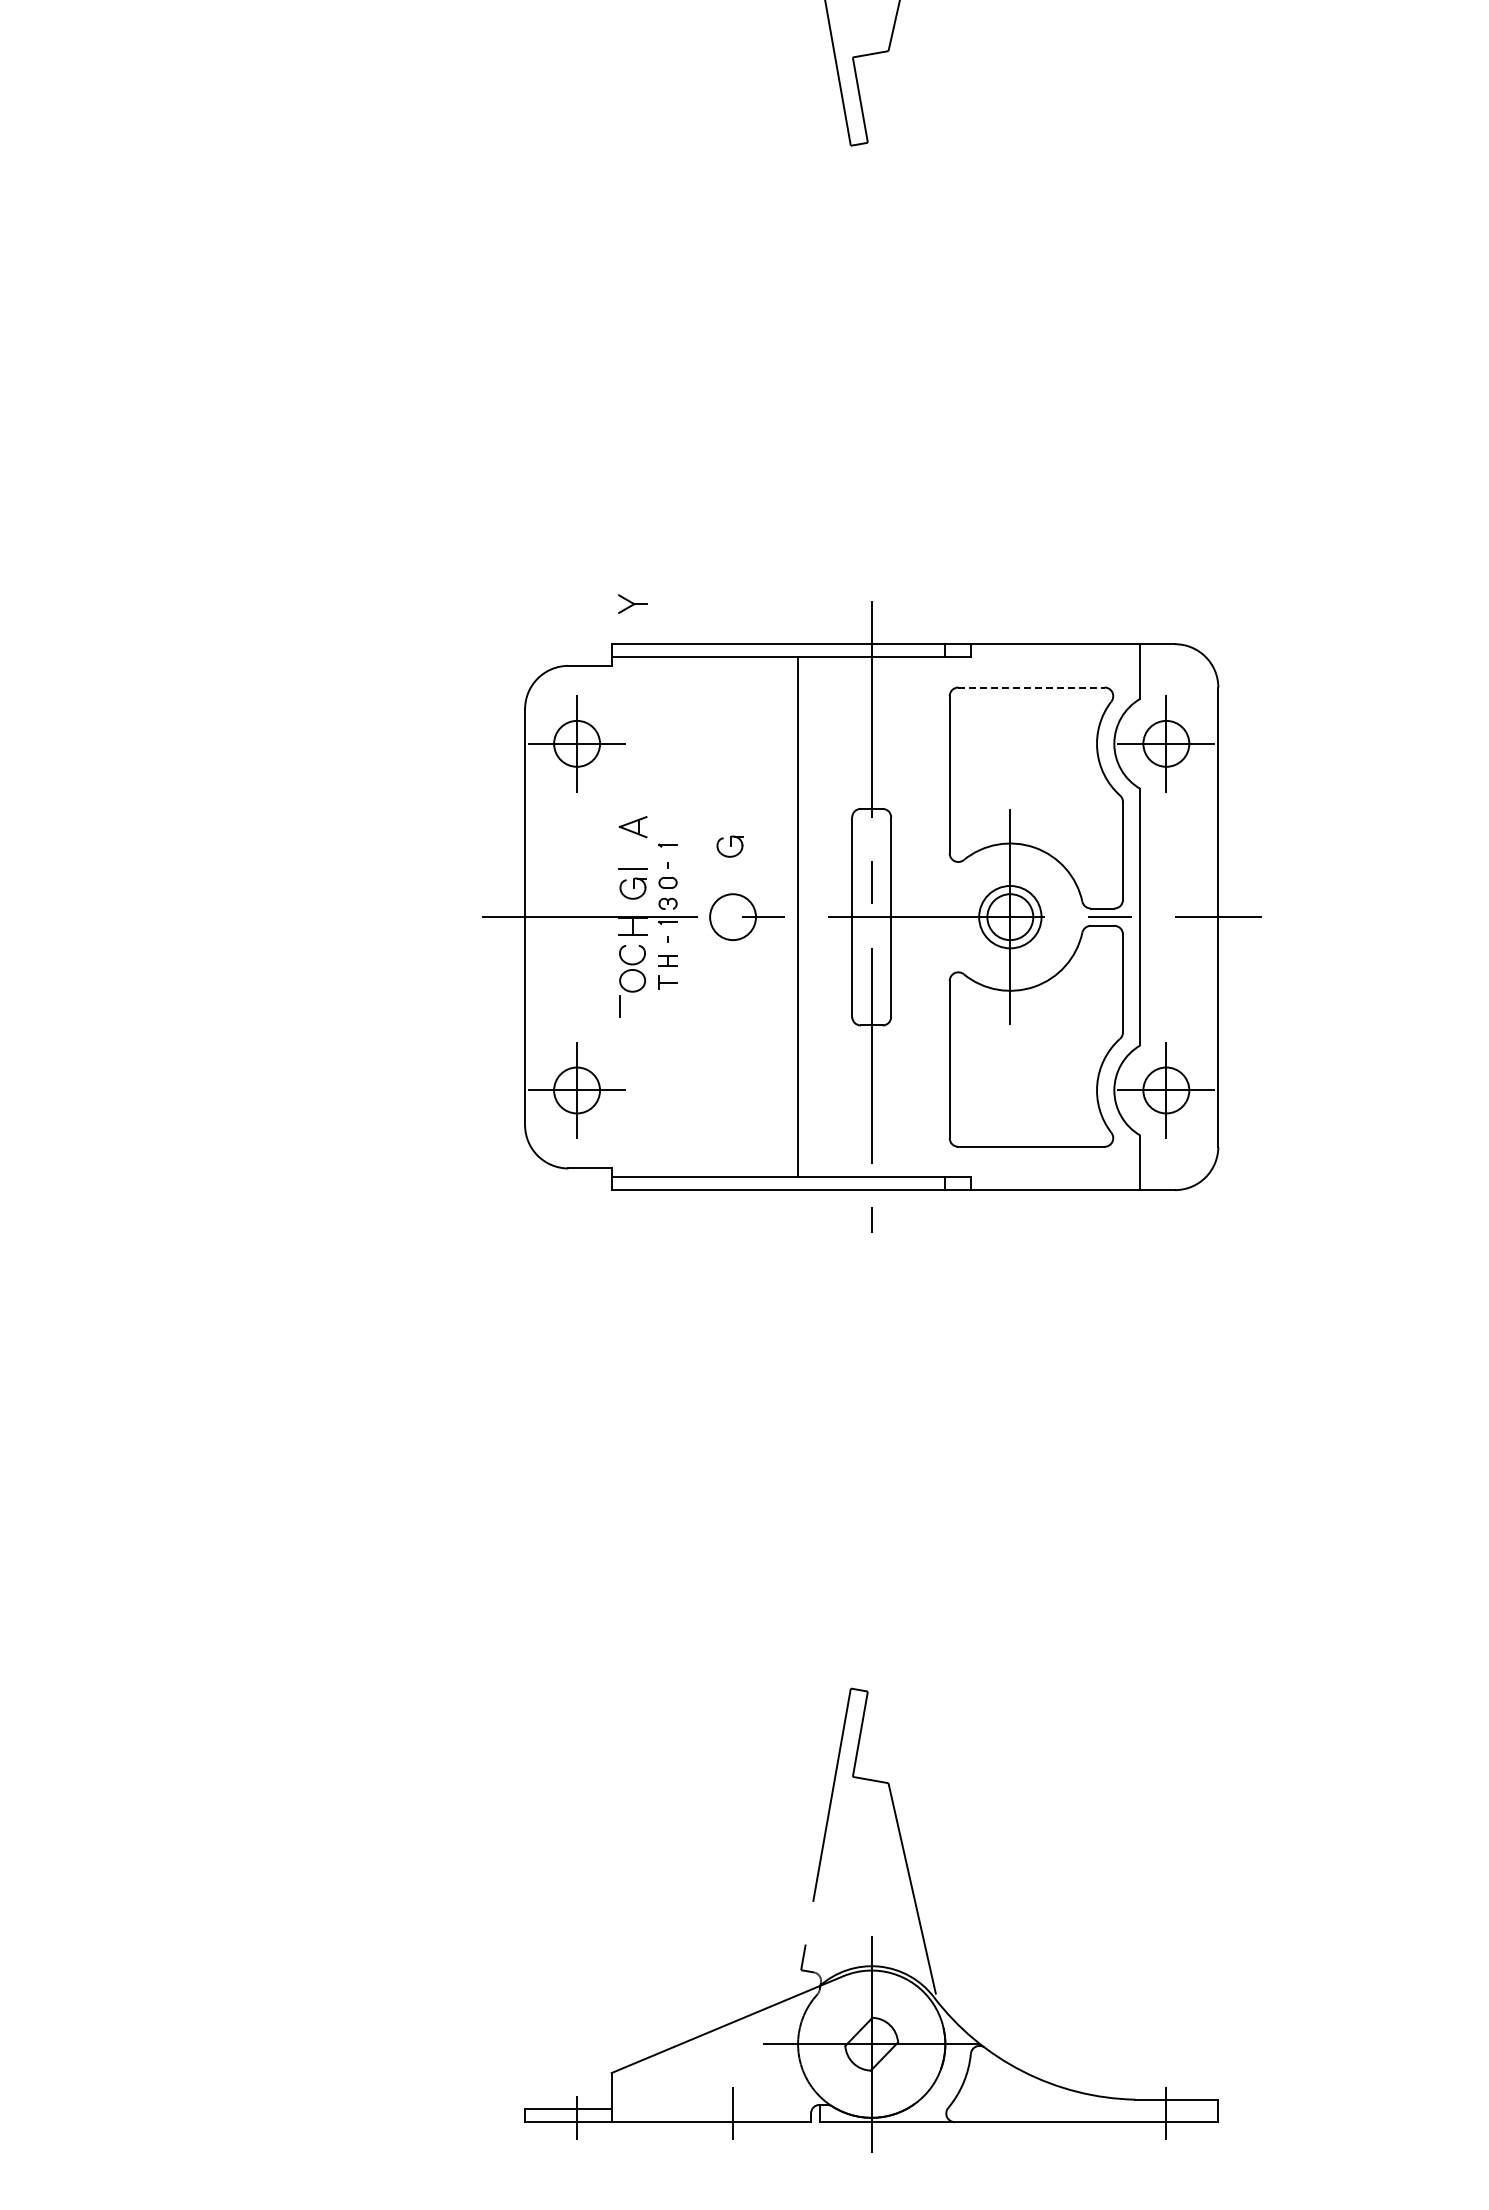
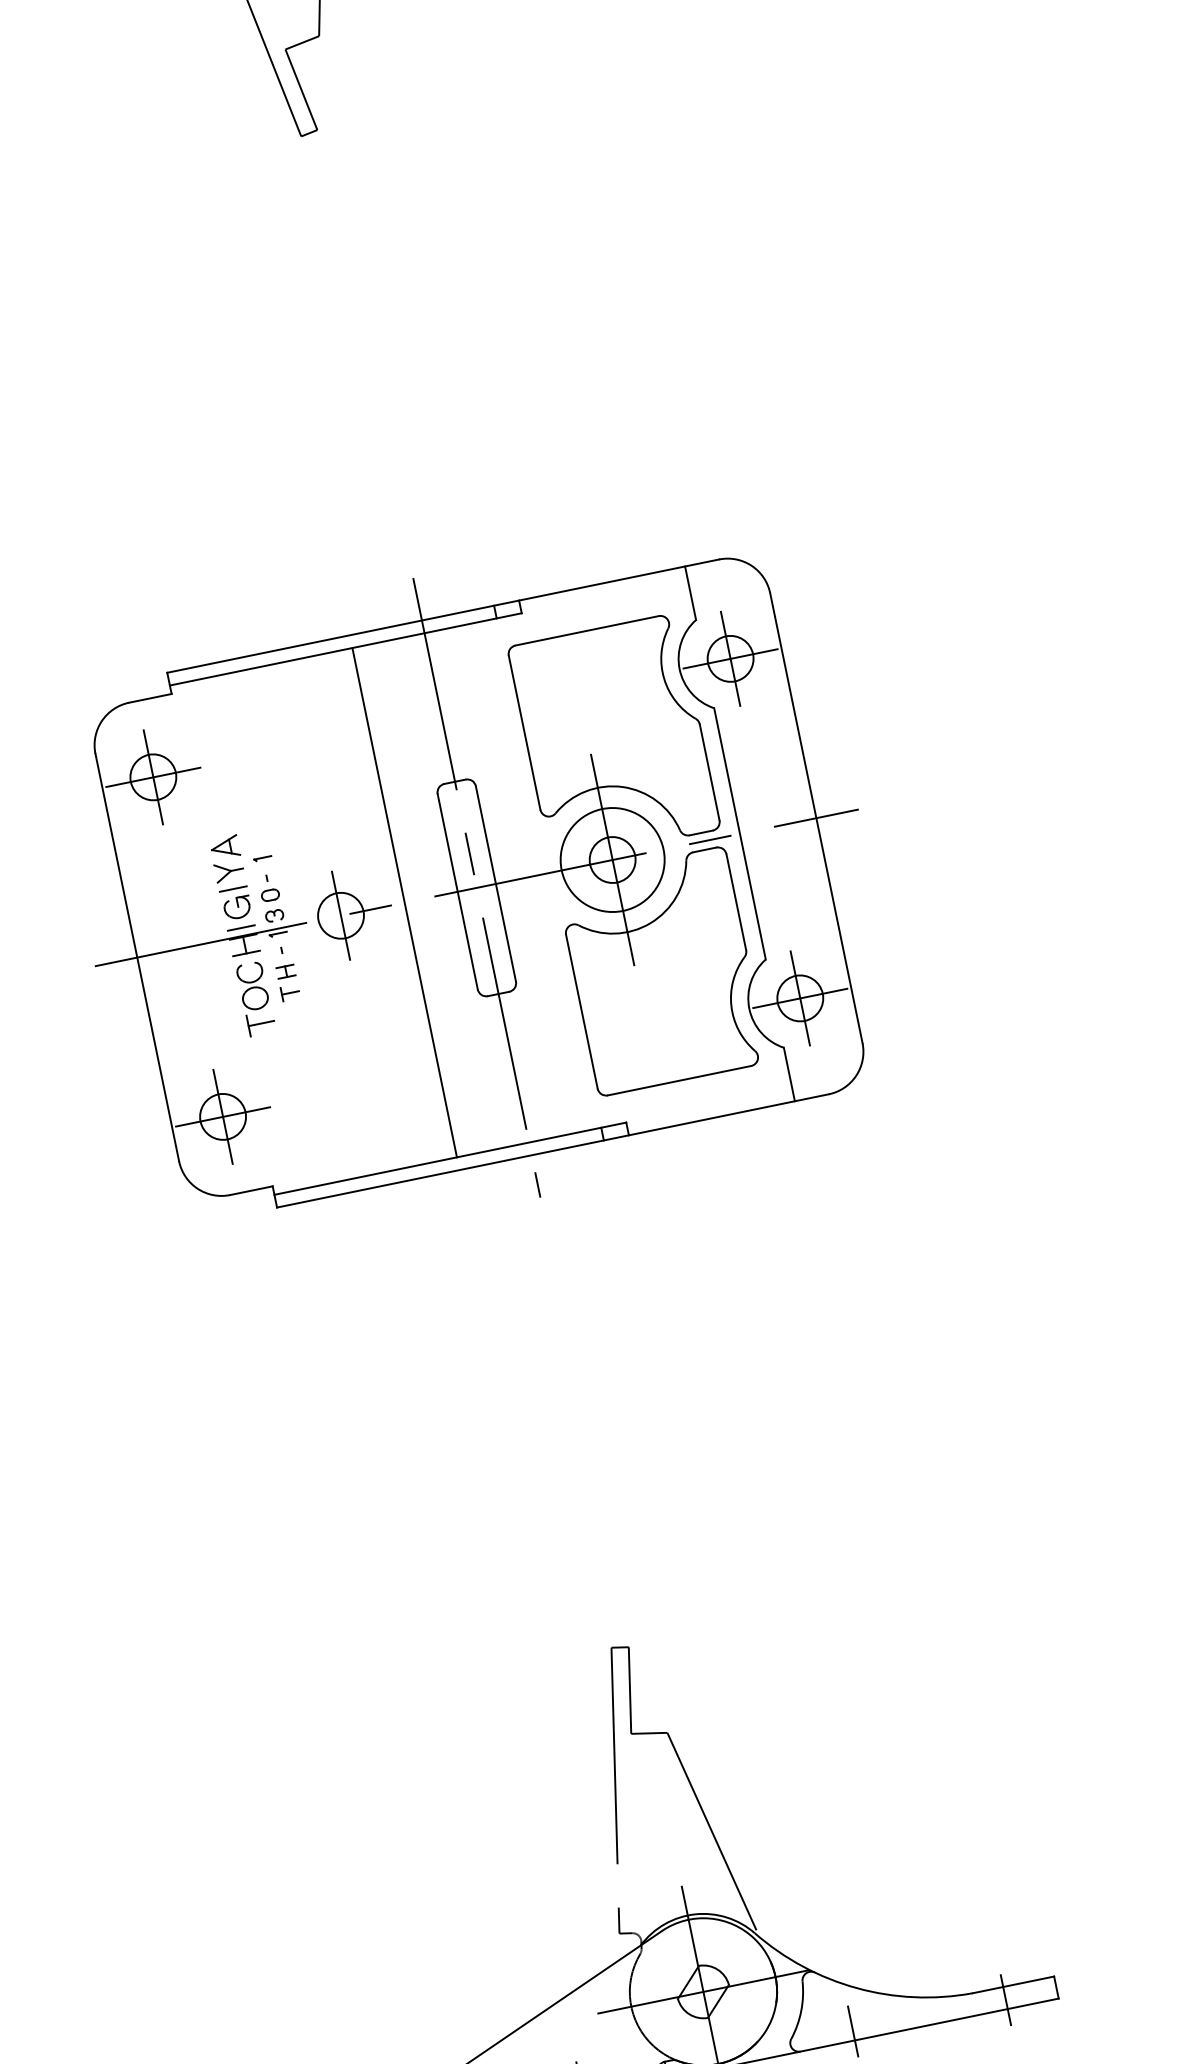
part: (632, 603) -> (229, 870), moved
line: (1031, 687) -> (587, 630), dashed -> solid
part: (729, 846) -> (323, 847), removed
line: (632, 909) -> (240, 928), added
line: (733, 917) -> (341, 916), added
circle: (1010, 917) -> (612, 860), size x1.67
line: (633, 1006) -> (261, 1023), added
line: (1010, 2112) -> (853, 2030), added

